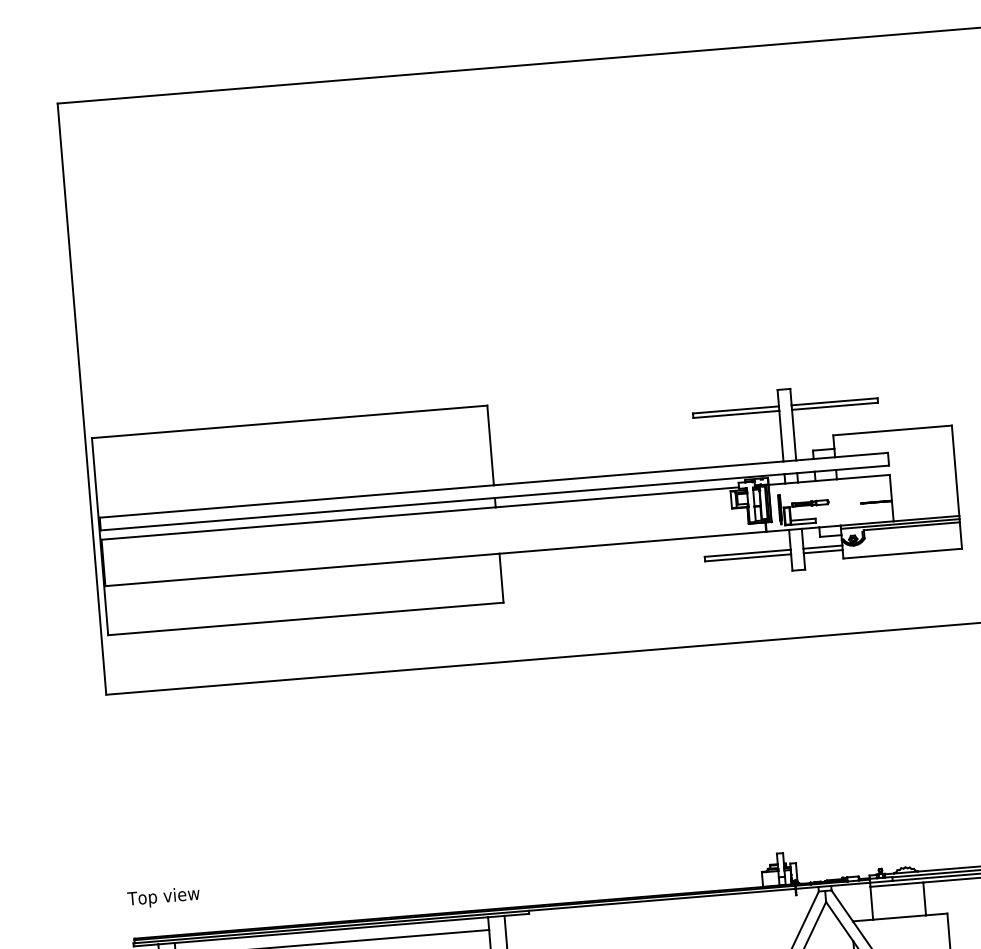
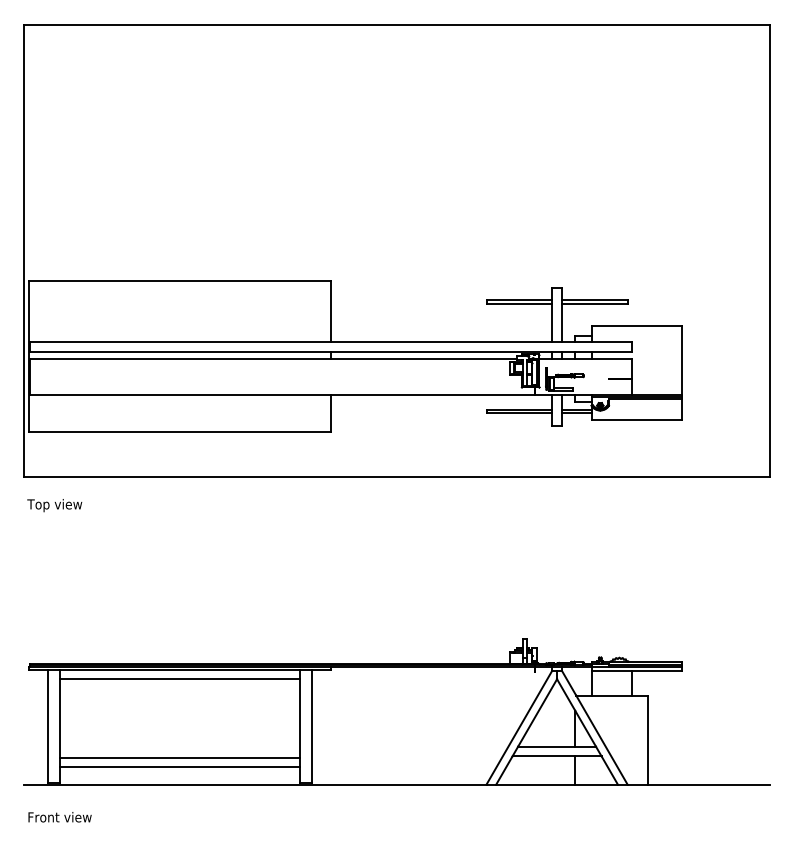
text: (163, 897) -> (54, 505), moved

